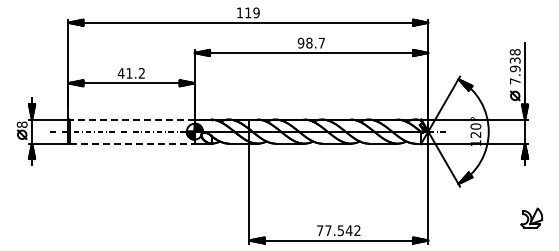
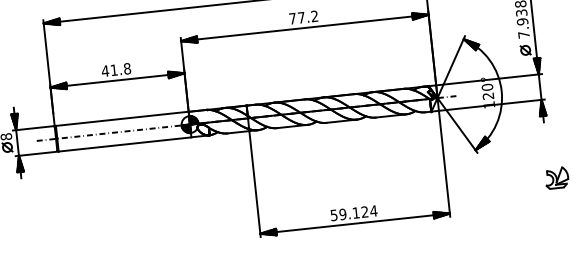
text: (310, 42) -> (302, 16), 98.7 -> 77.2
text: (141, 73) -> (126, 68), 41.2 -> 41.8
line: (132, 119) -> (122, 118), dashed -> solid
line: (132, 143) -> (125, 144), dashed -> solid
text: (338, 230) -> (353, 213), 77.542 -> 59.124

